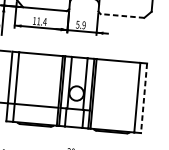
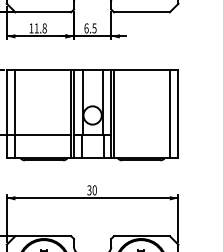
line: (122, 16) -> (141, 12), dashed -> solid
text: (44, 21) -> (44, 28), 11.4 -> 11.8
text: (80, 25) -> (90, 28), 5.9 -> 6.5
line: (144, 98) -> (178, 114), dashed -> solid

